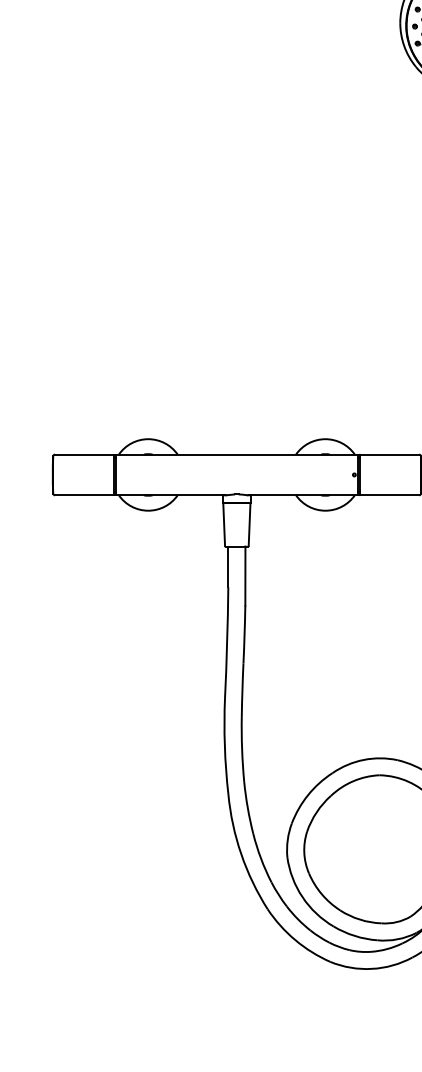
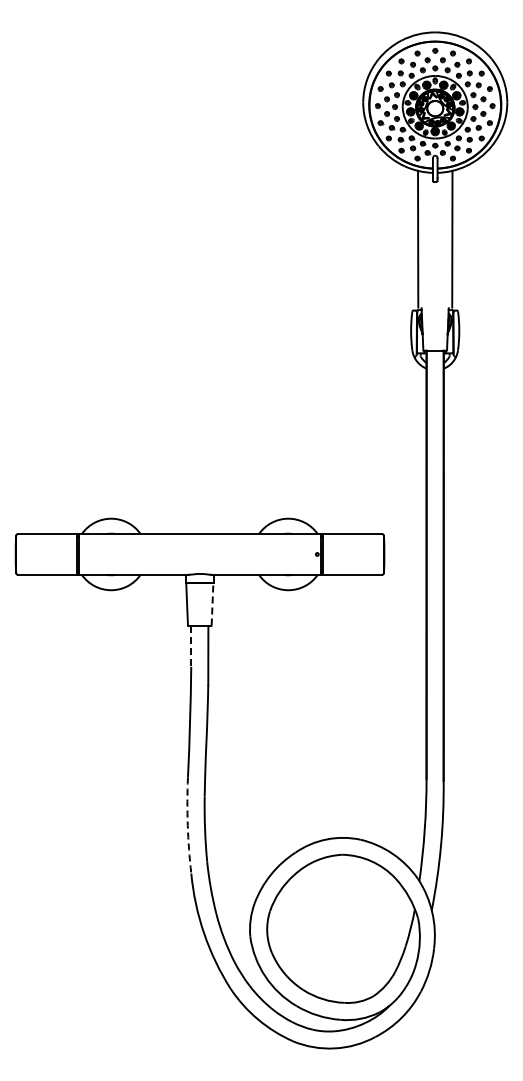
line: (249, 523) -> (212, 603), solid -> dashed
line: (228, 566) -> (191, 646), solid -> dashed
arc: (224, 745) -> (187, 825), solid -> dashed

